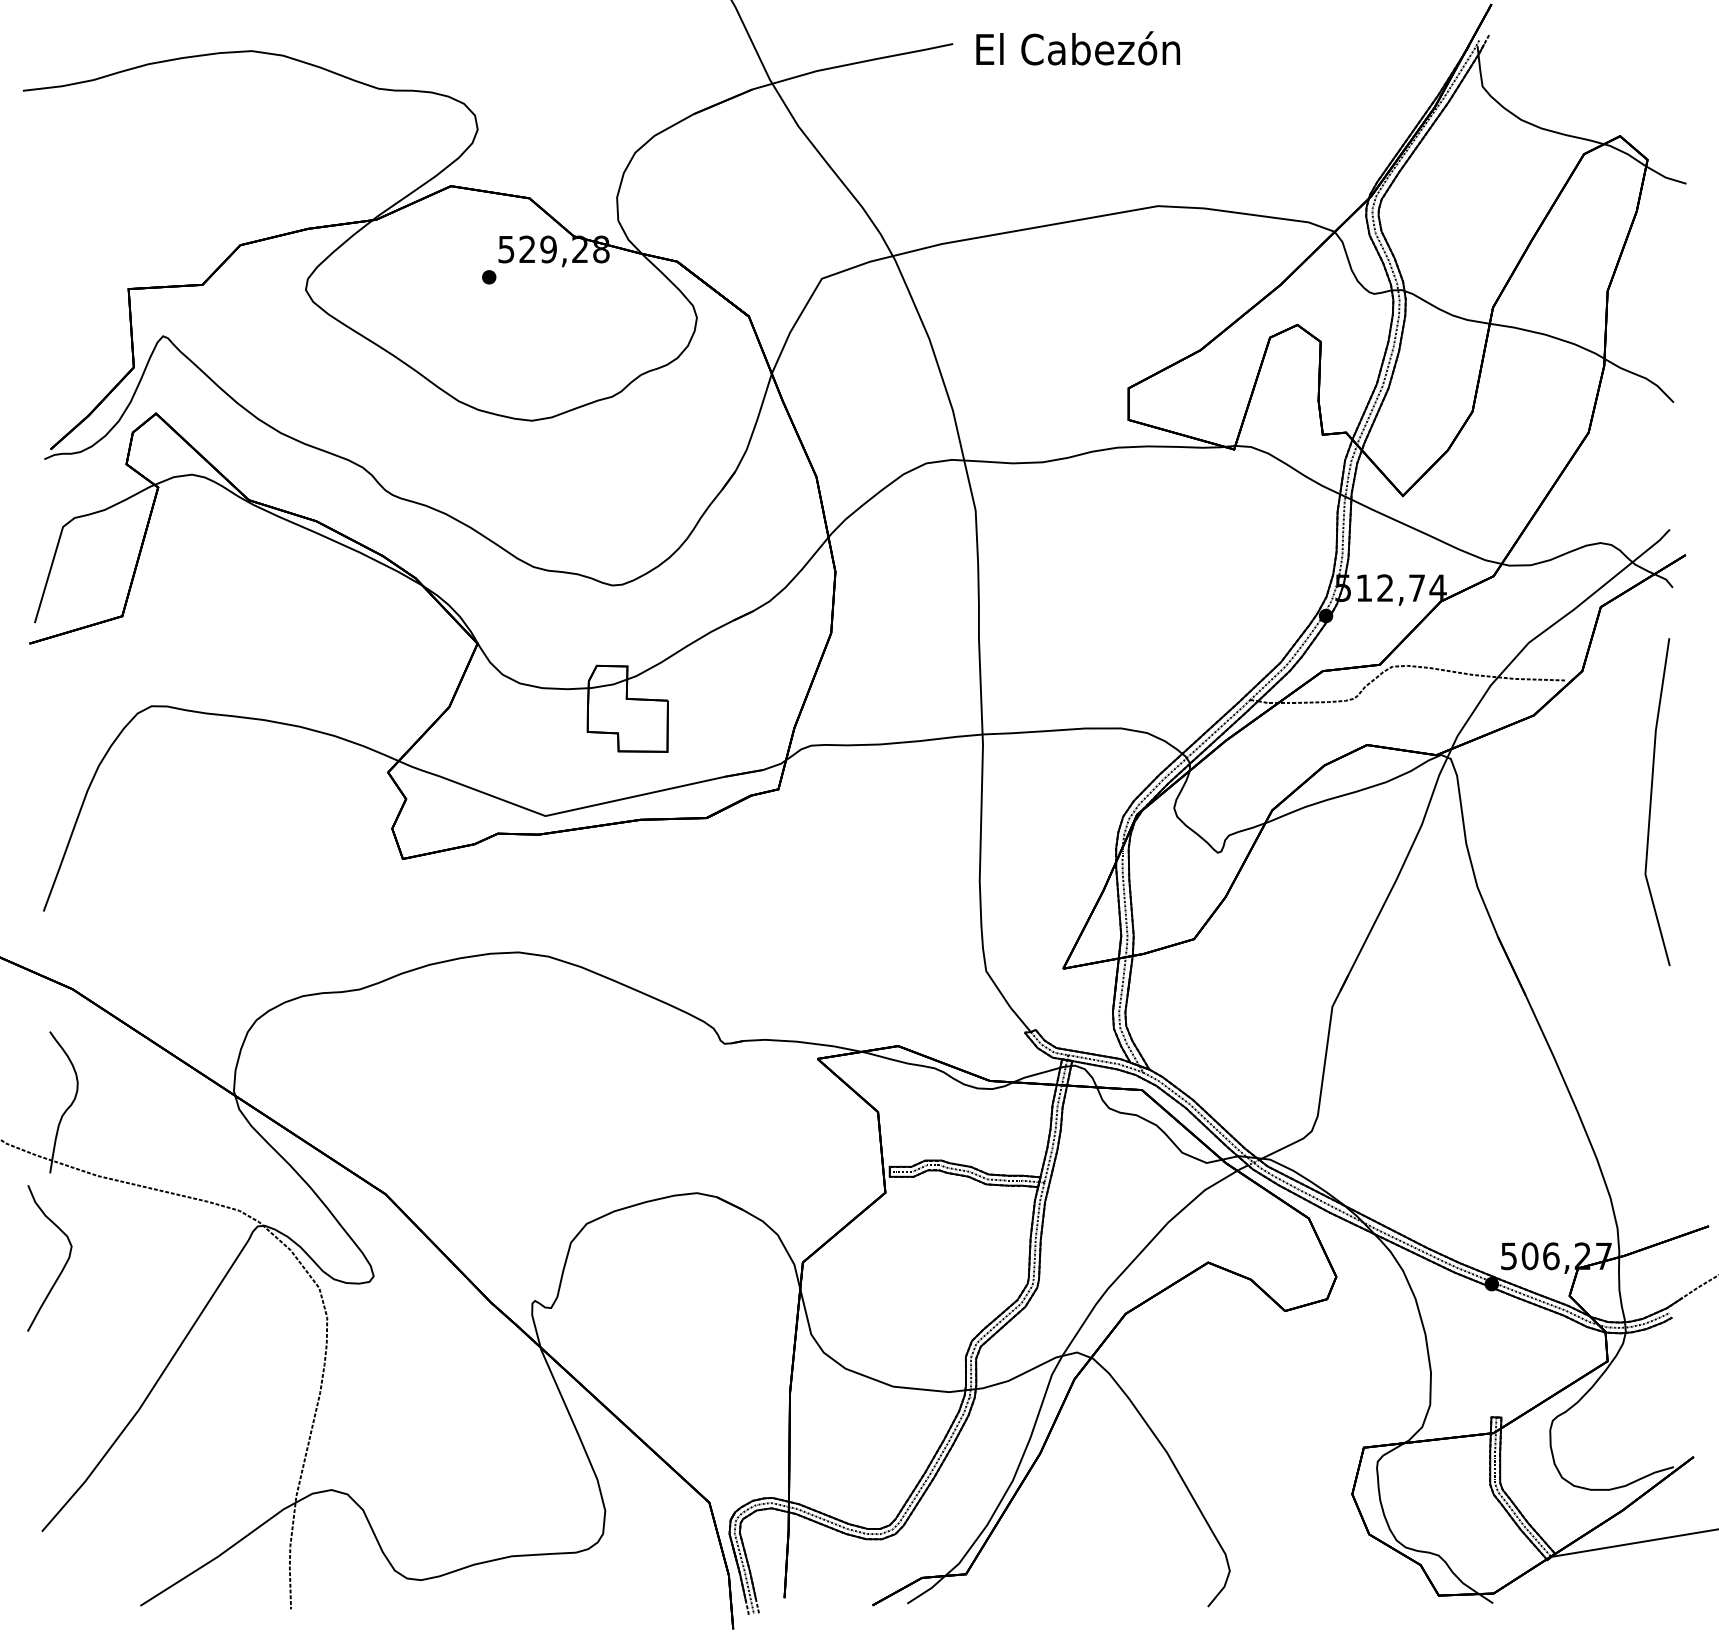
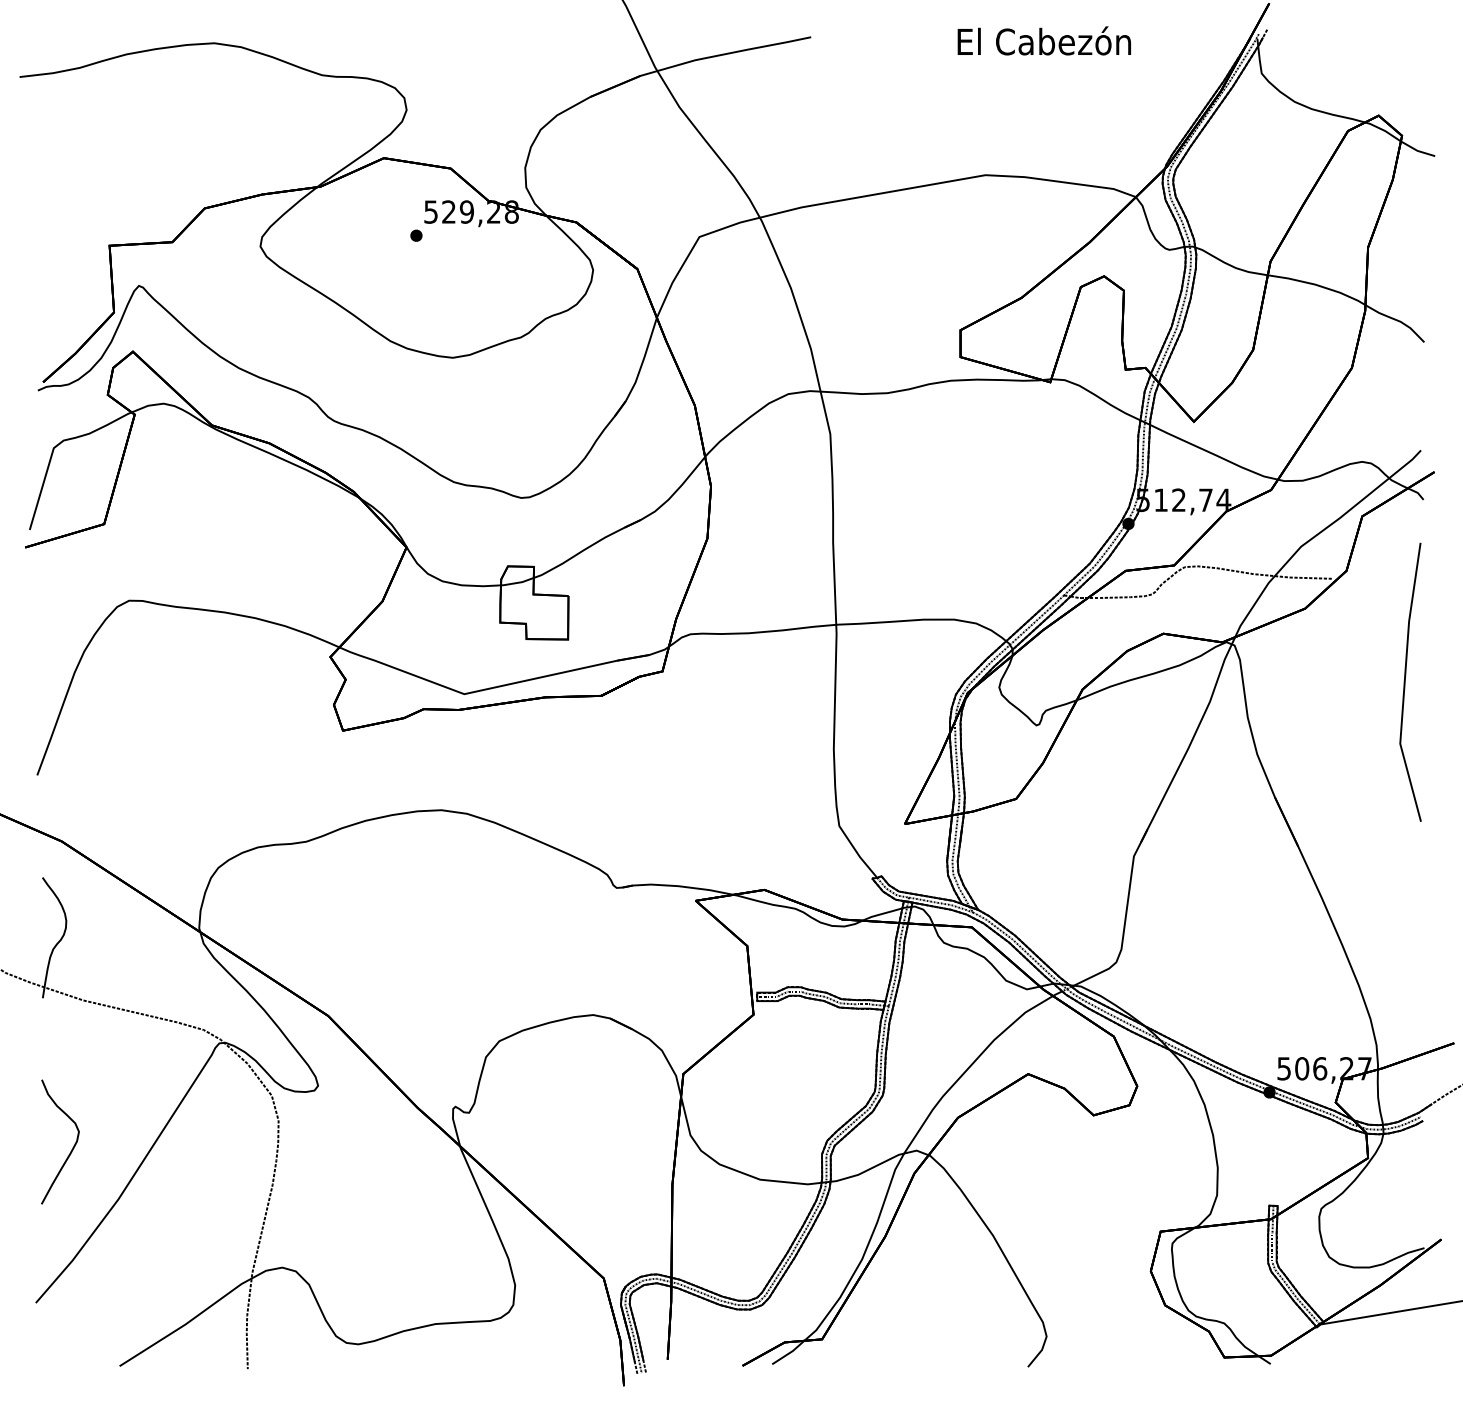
text: (1077, 48) -> (1043, 41), moved
curve: (63, 1266) -> (72, 1148), moved

